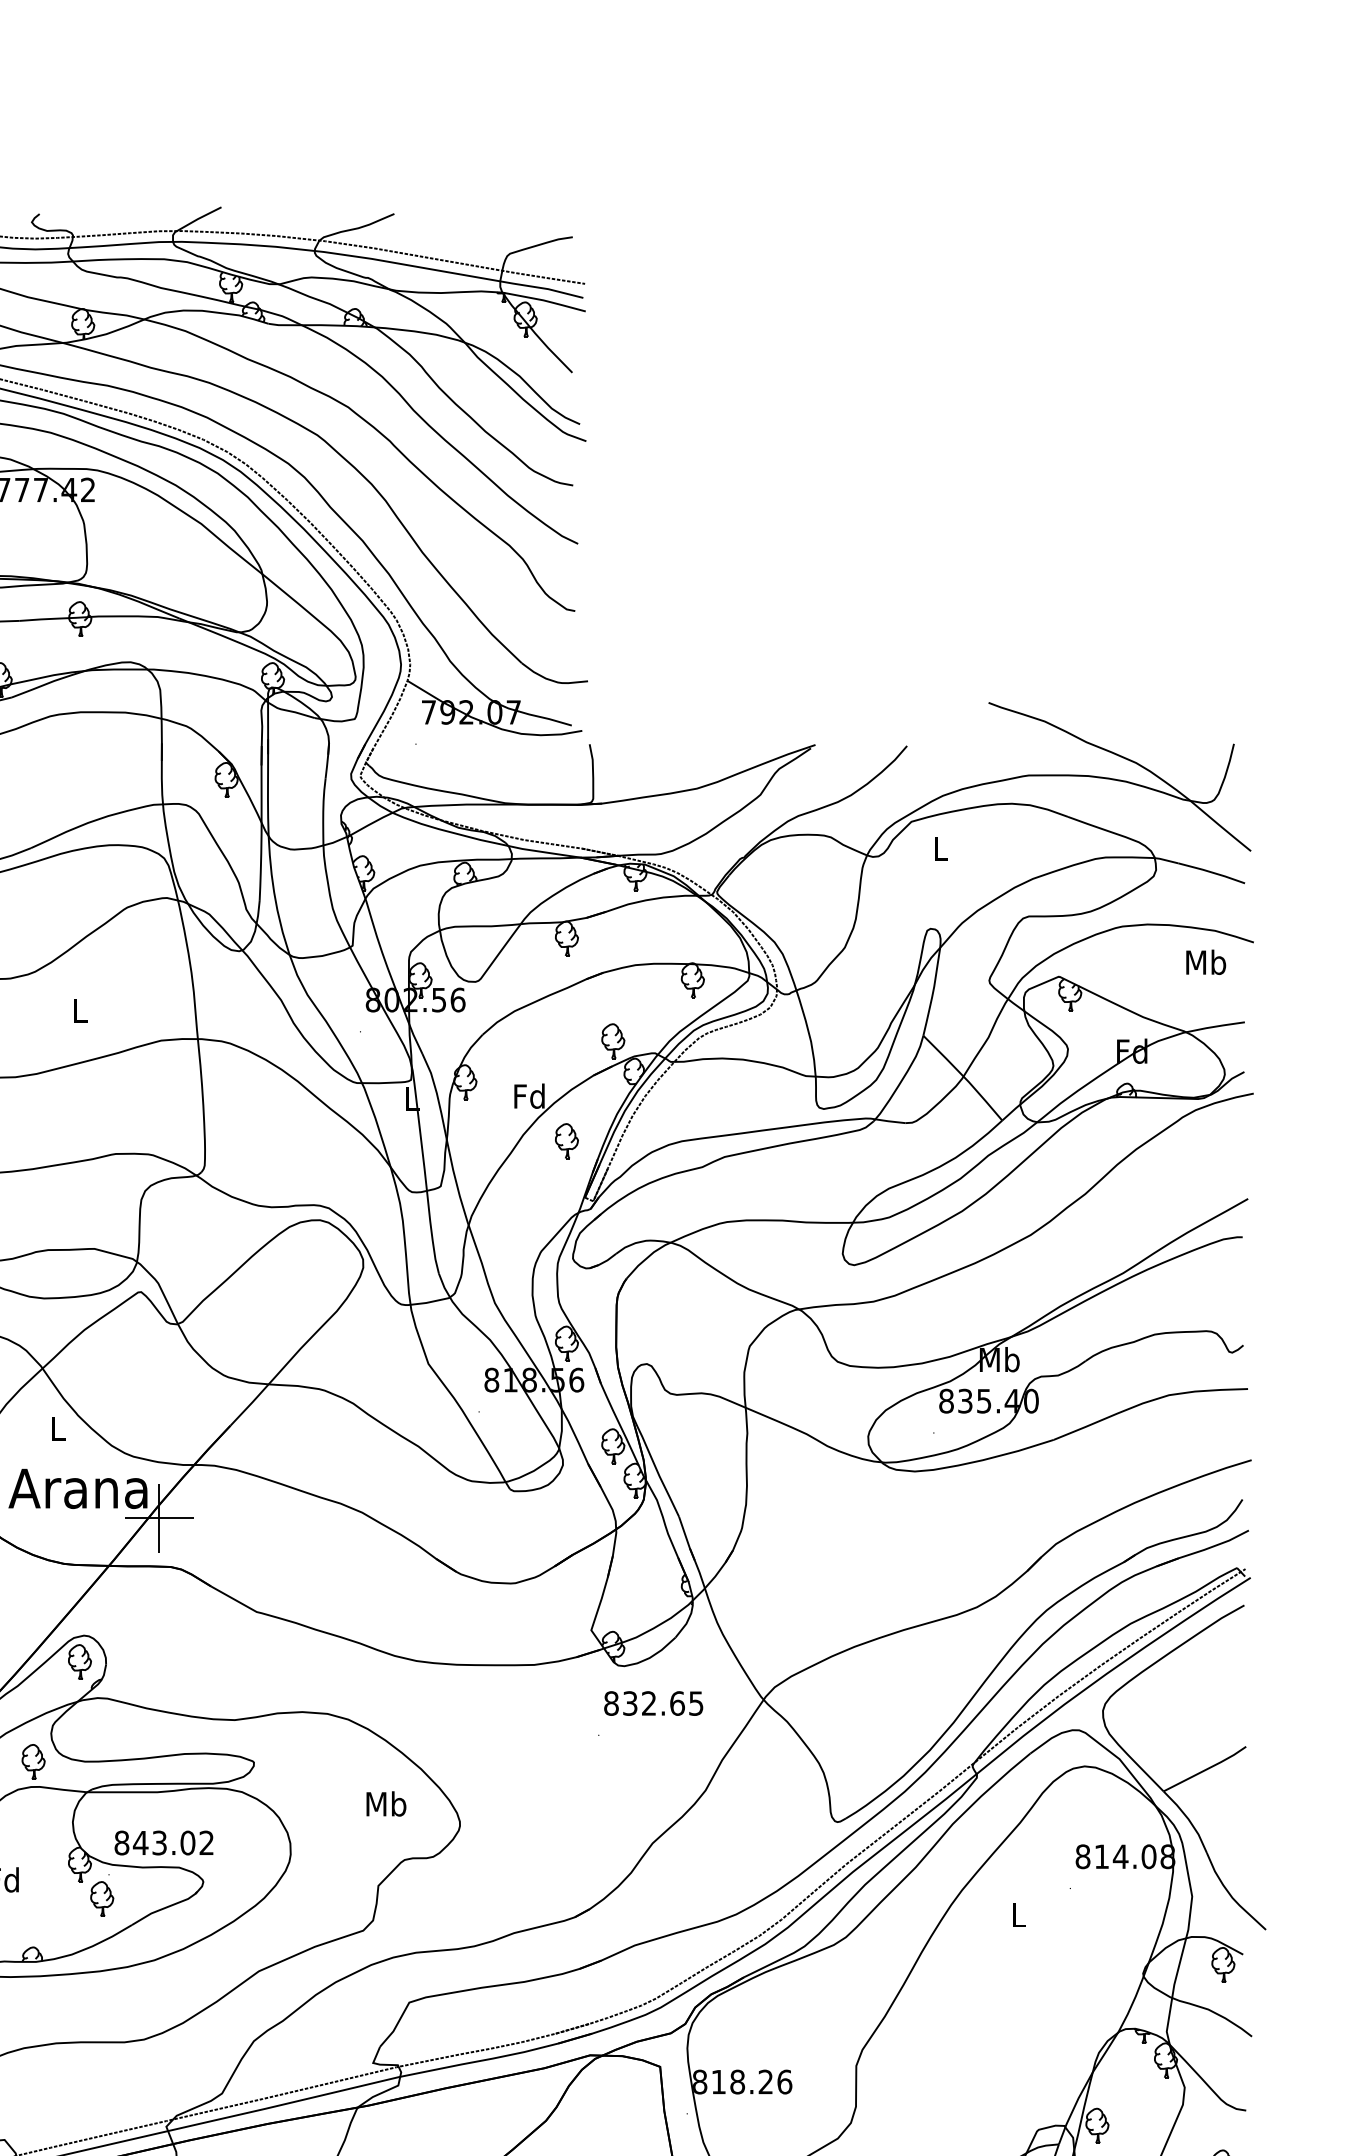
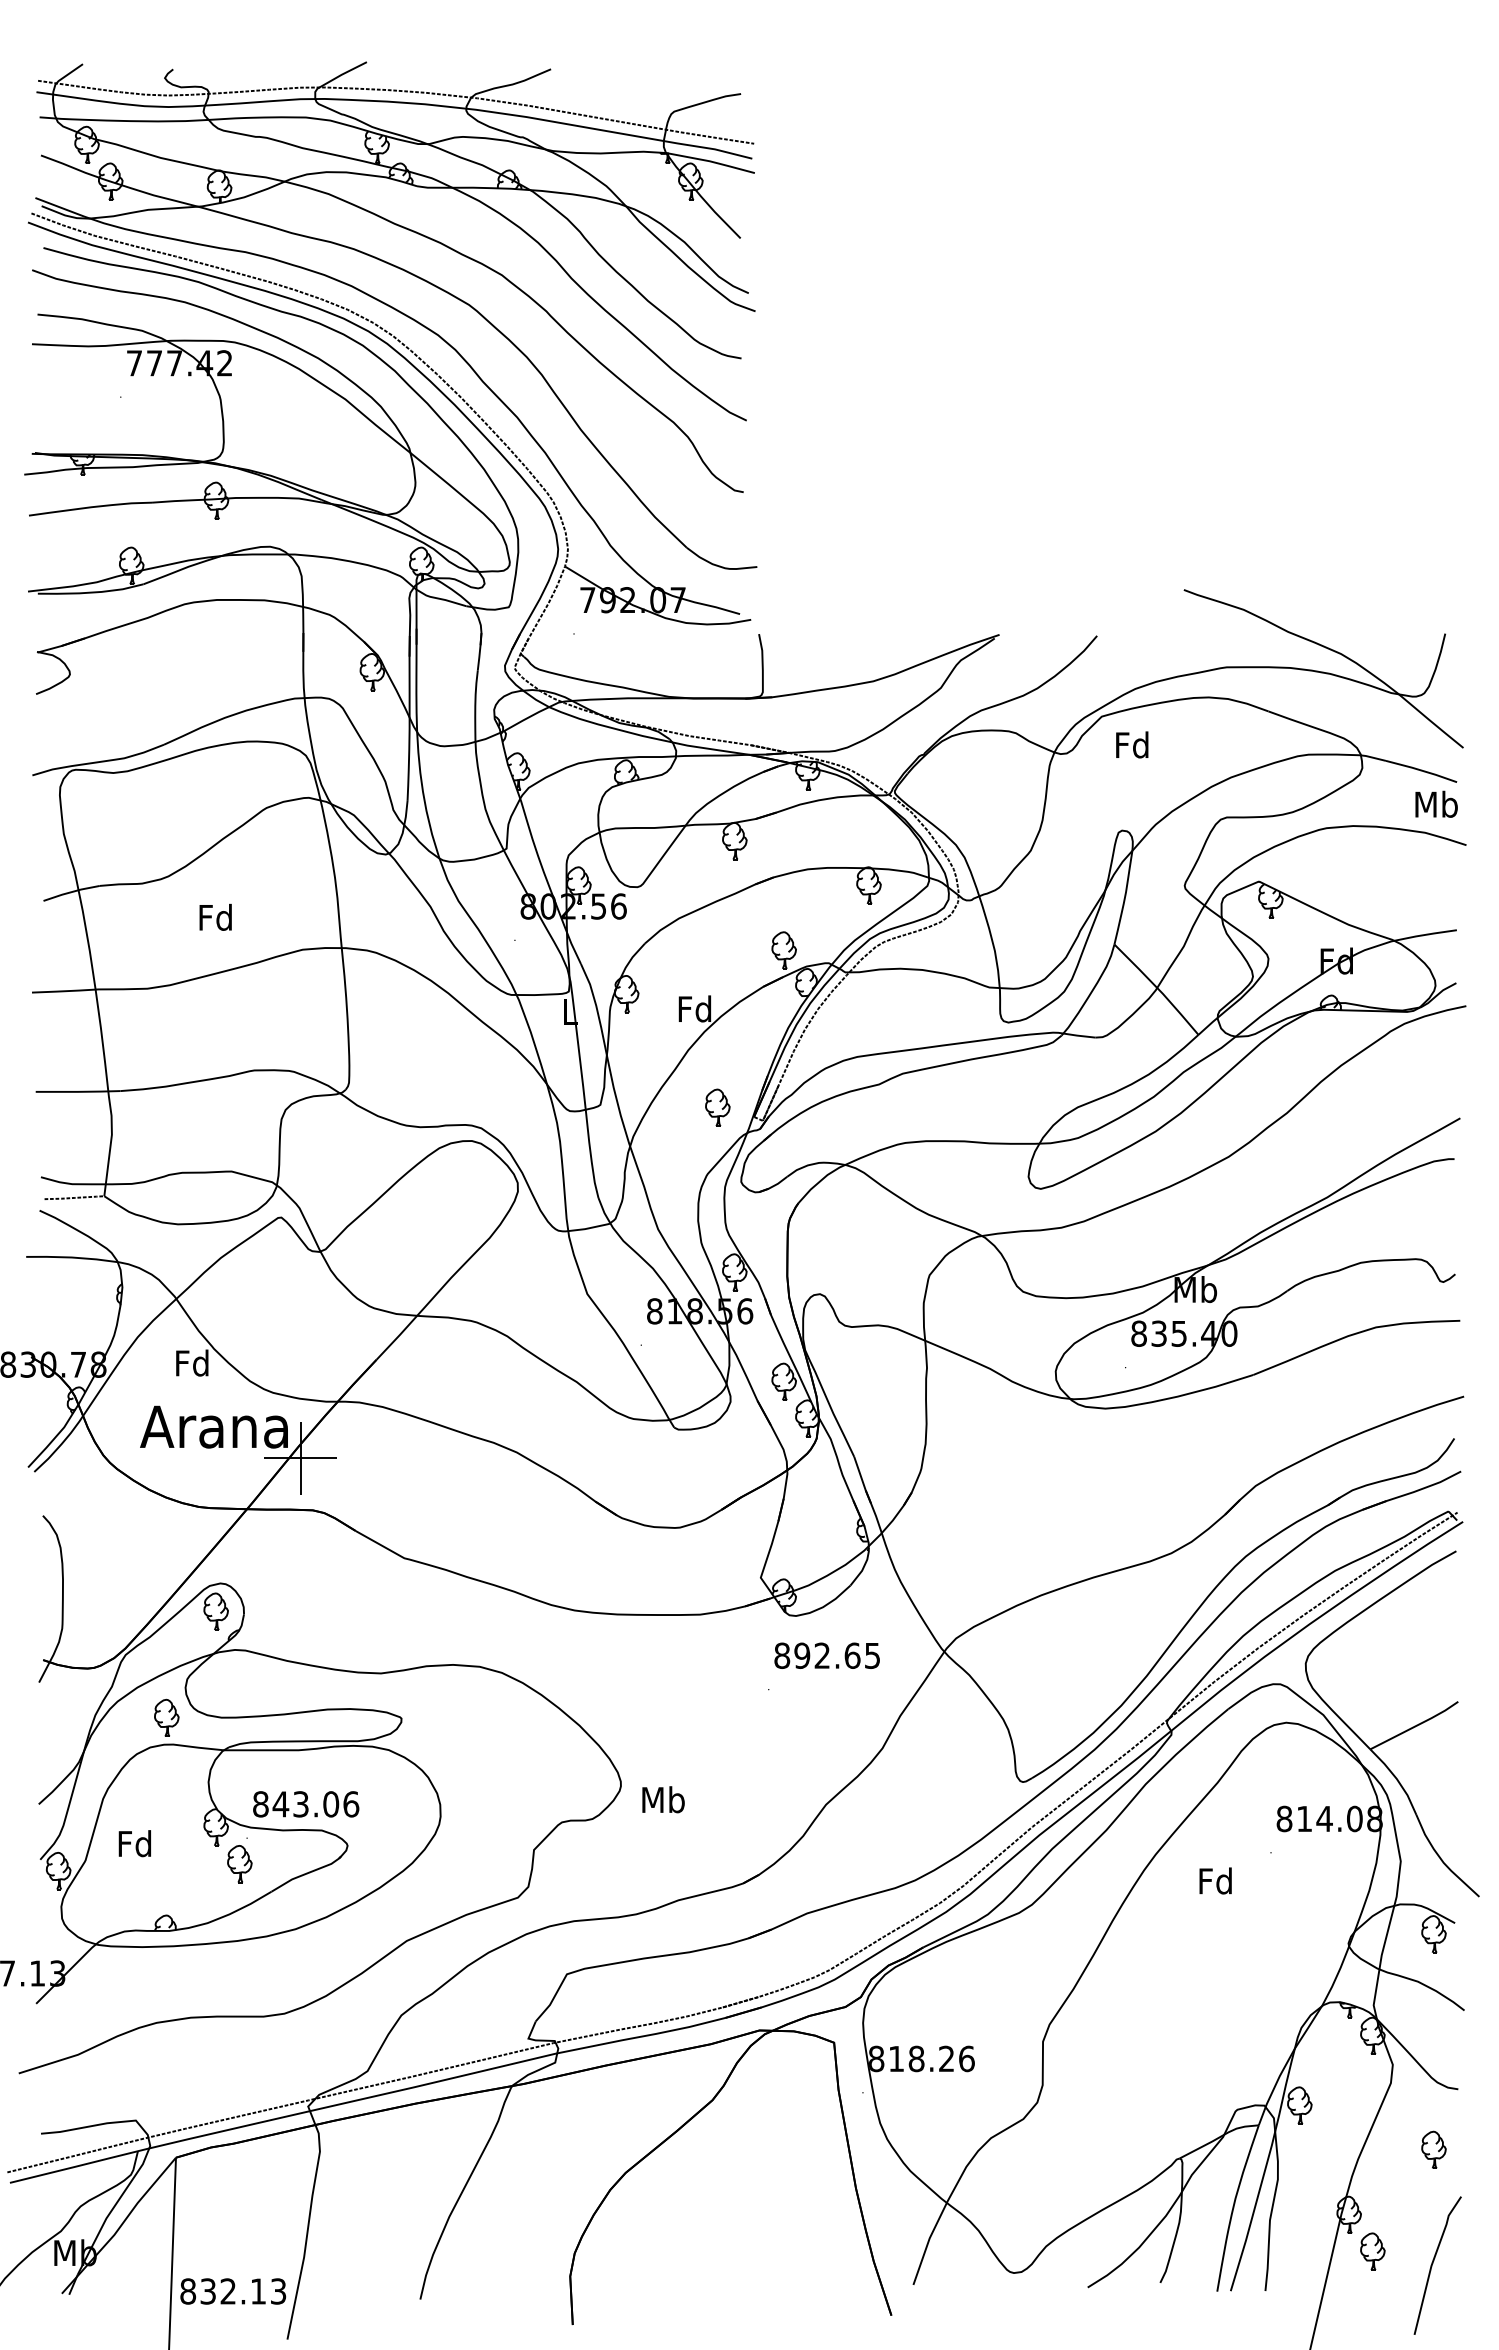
text: (940, 847) -> (1132, 744), L -> Fd
text: (1206, 961) -> (1436, 803), moved
text: (79, 1009) -> (215, 916), L -> Fd
part: (566, 1140) -> (717, 1107), moved
text: (57, 1428) -> (192, 1362), L -> Fd
text: (630, 1703) -> (802, 1655), 832.65 -> 892.65
text: (386, 1803) -> (663, 1799), moved
text: (207, 1843) -> (351, 1804), 843.02 -> 843.06
text: (1018, 1914) -> (1215, 1880), L -> Fd

